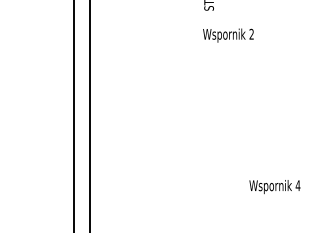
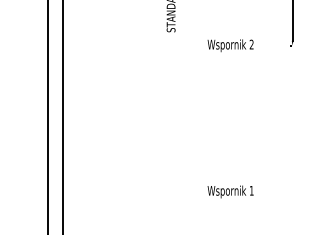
text: (228, 35) -> (230, 45), moved
text: (297, 185) -> (251, 190), 4 -> 1

